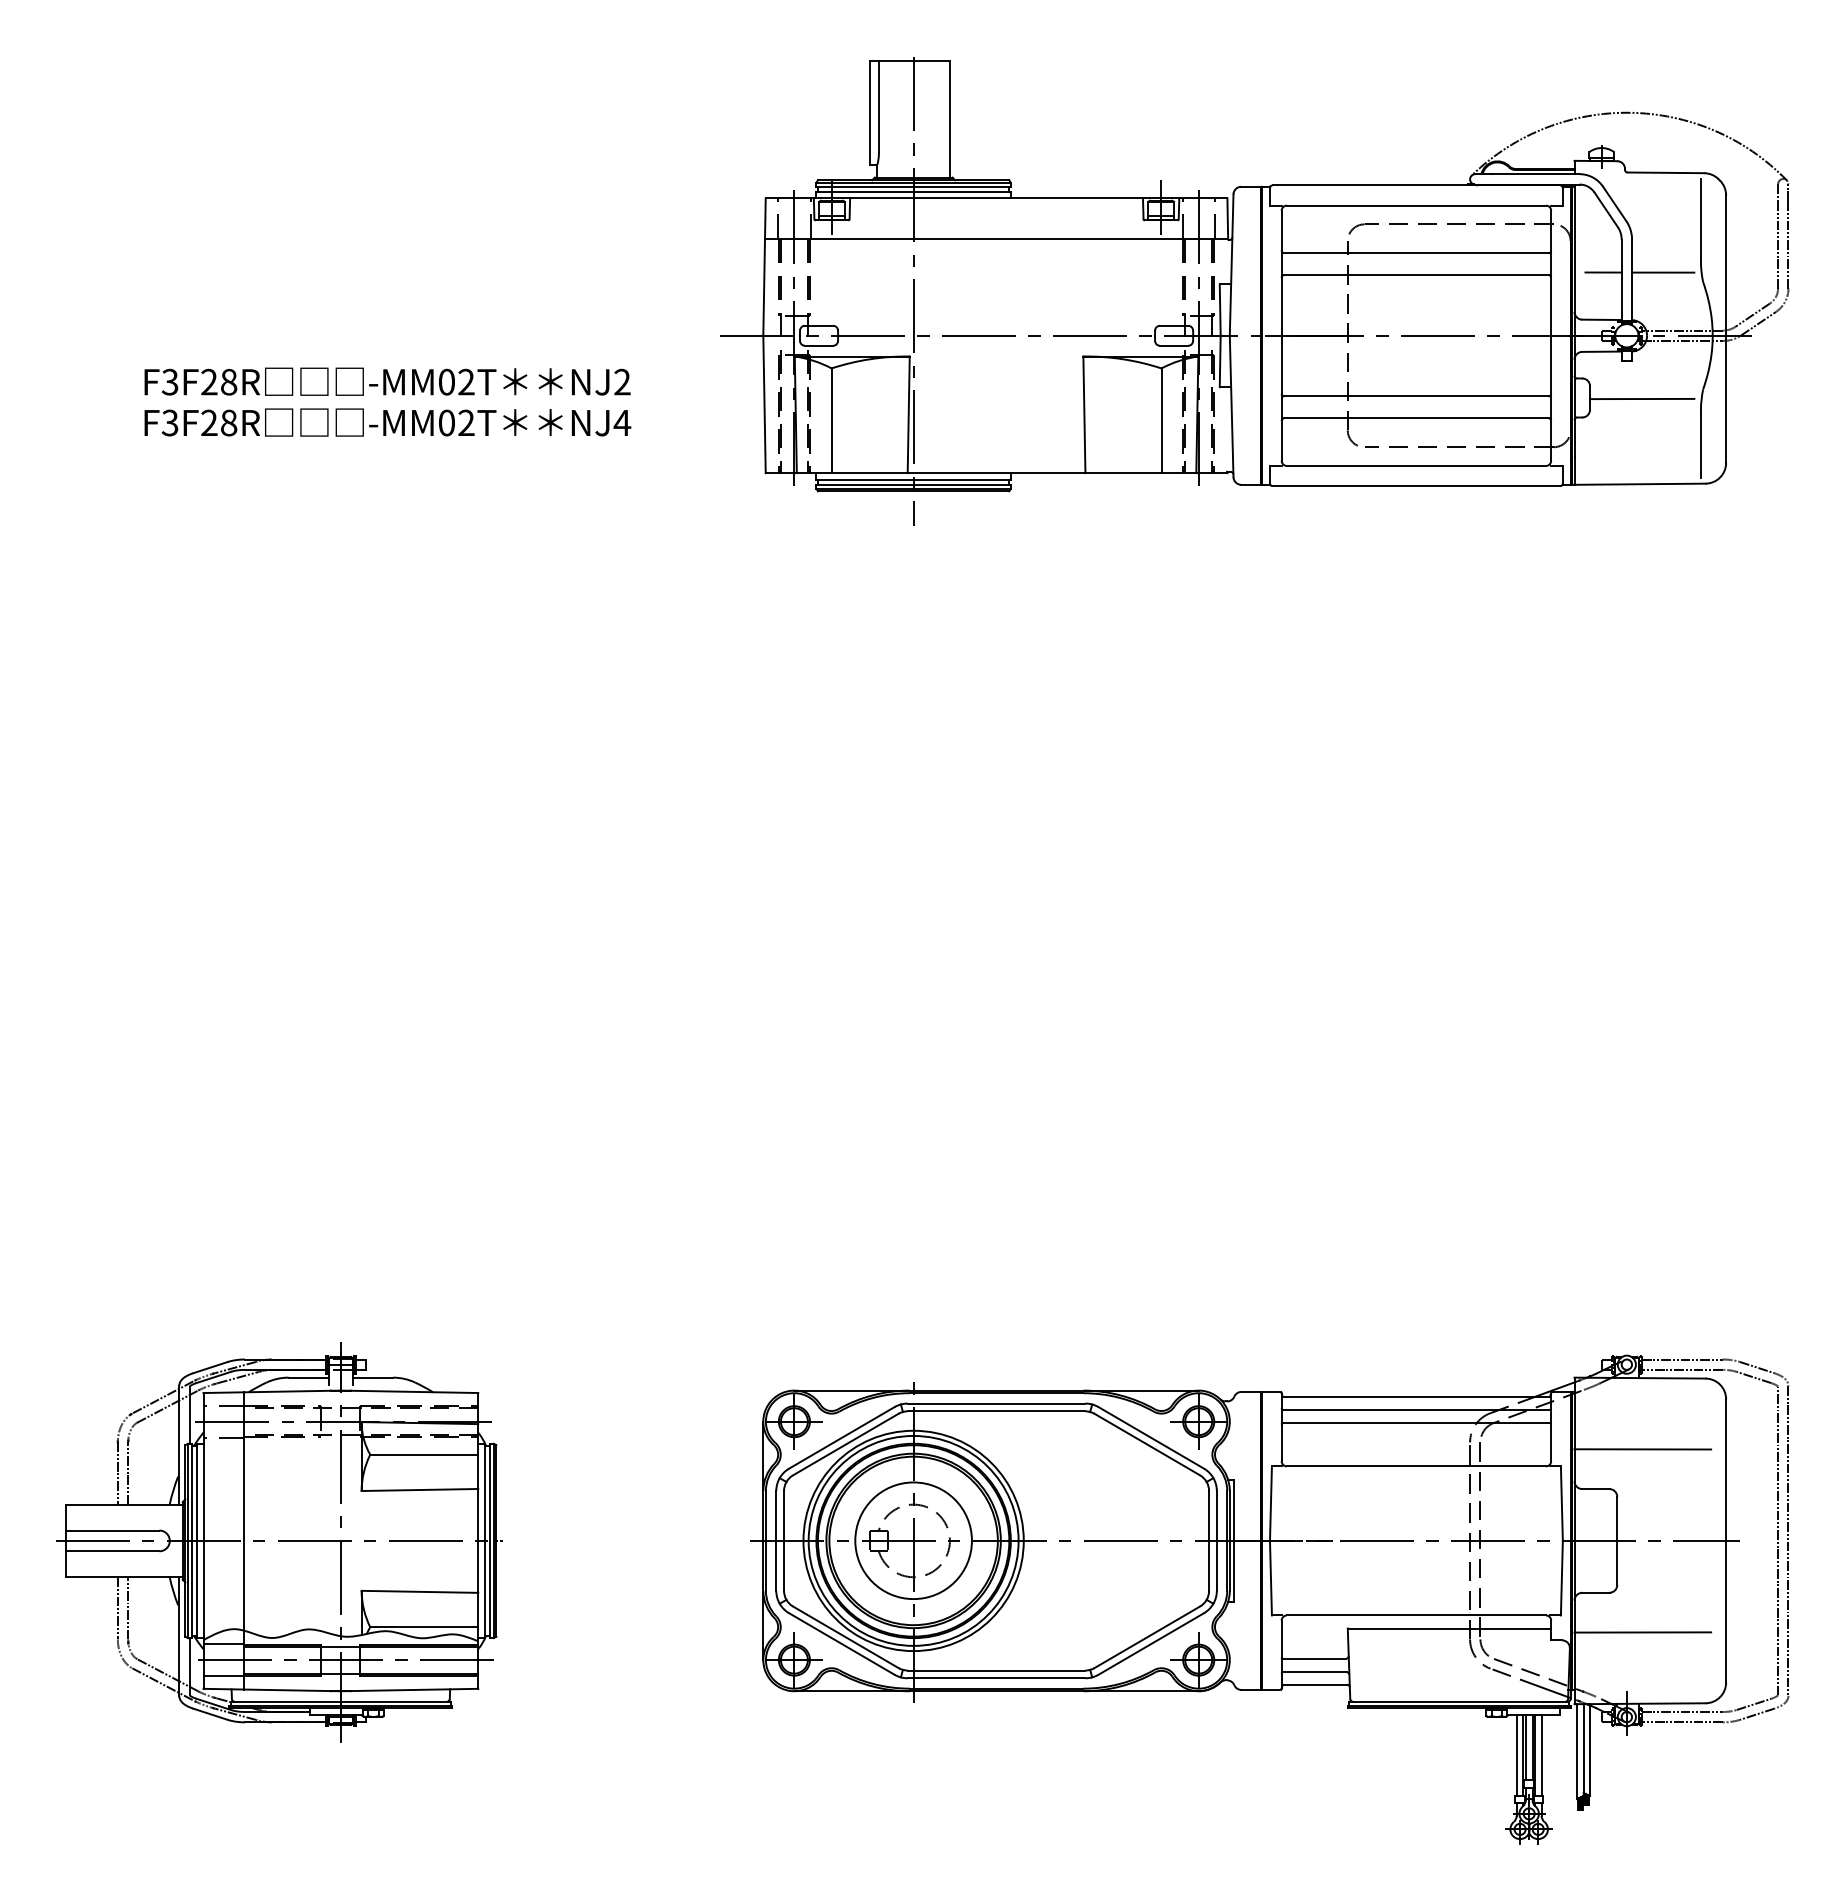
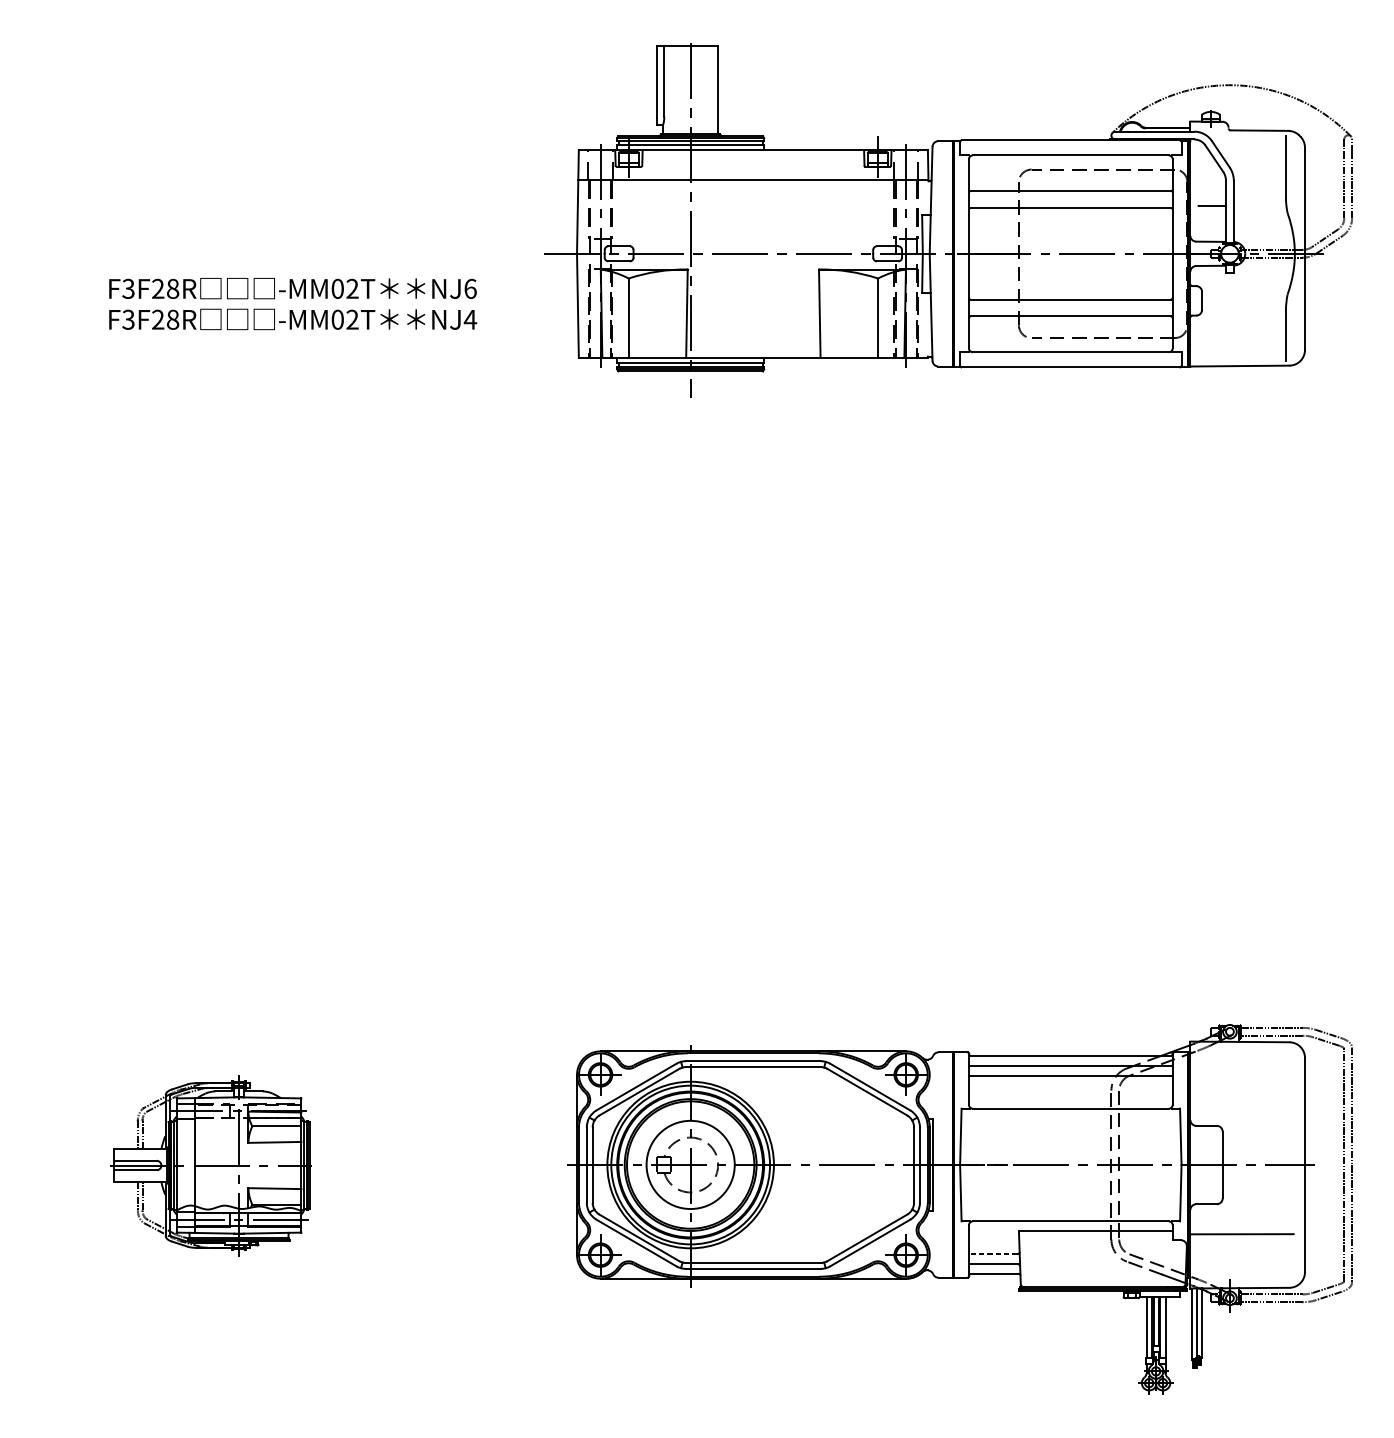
line: (1663, 272) -> (1257, 205), removed
text: (622, 381) -> (470, 288), NJ2 -> NJ6
line: (1642, 398) -> (1241, 301), removed
line: (1642, 1449) -> (1241, 1095), removed
part: (279, 1542) -> (211, 1166), size x0.6
line: (1314, 1658) -> (993, 1253), solid -> dashed

